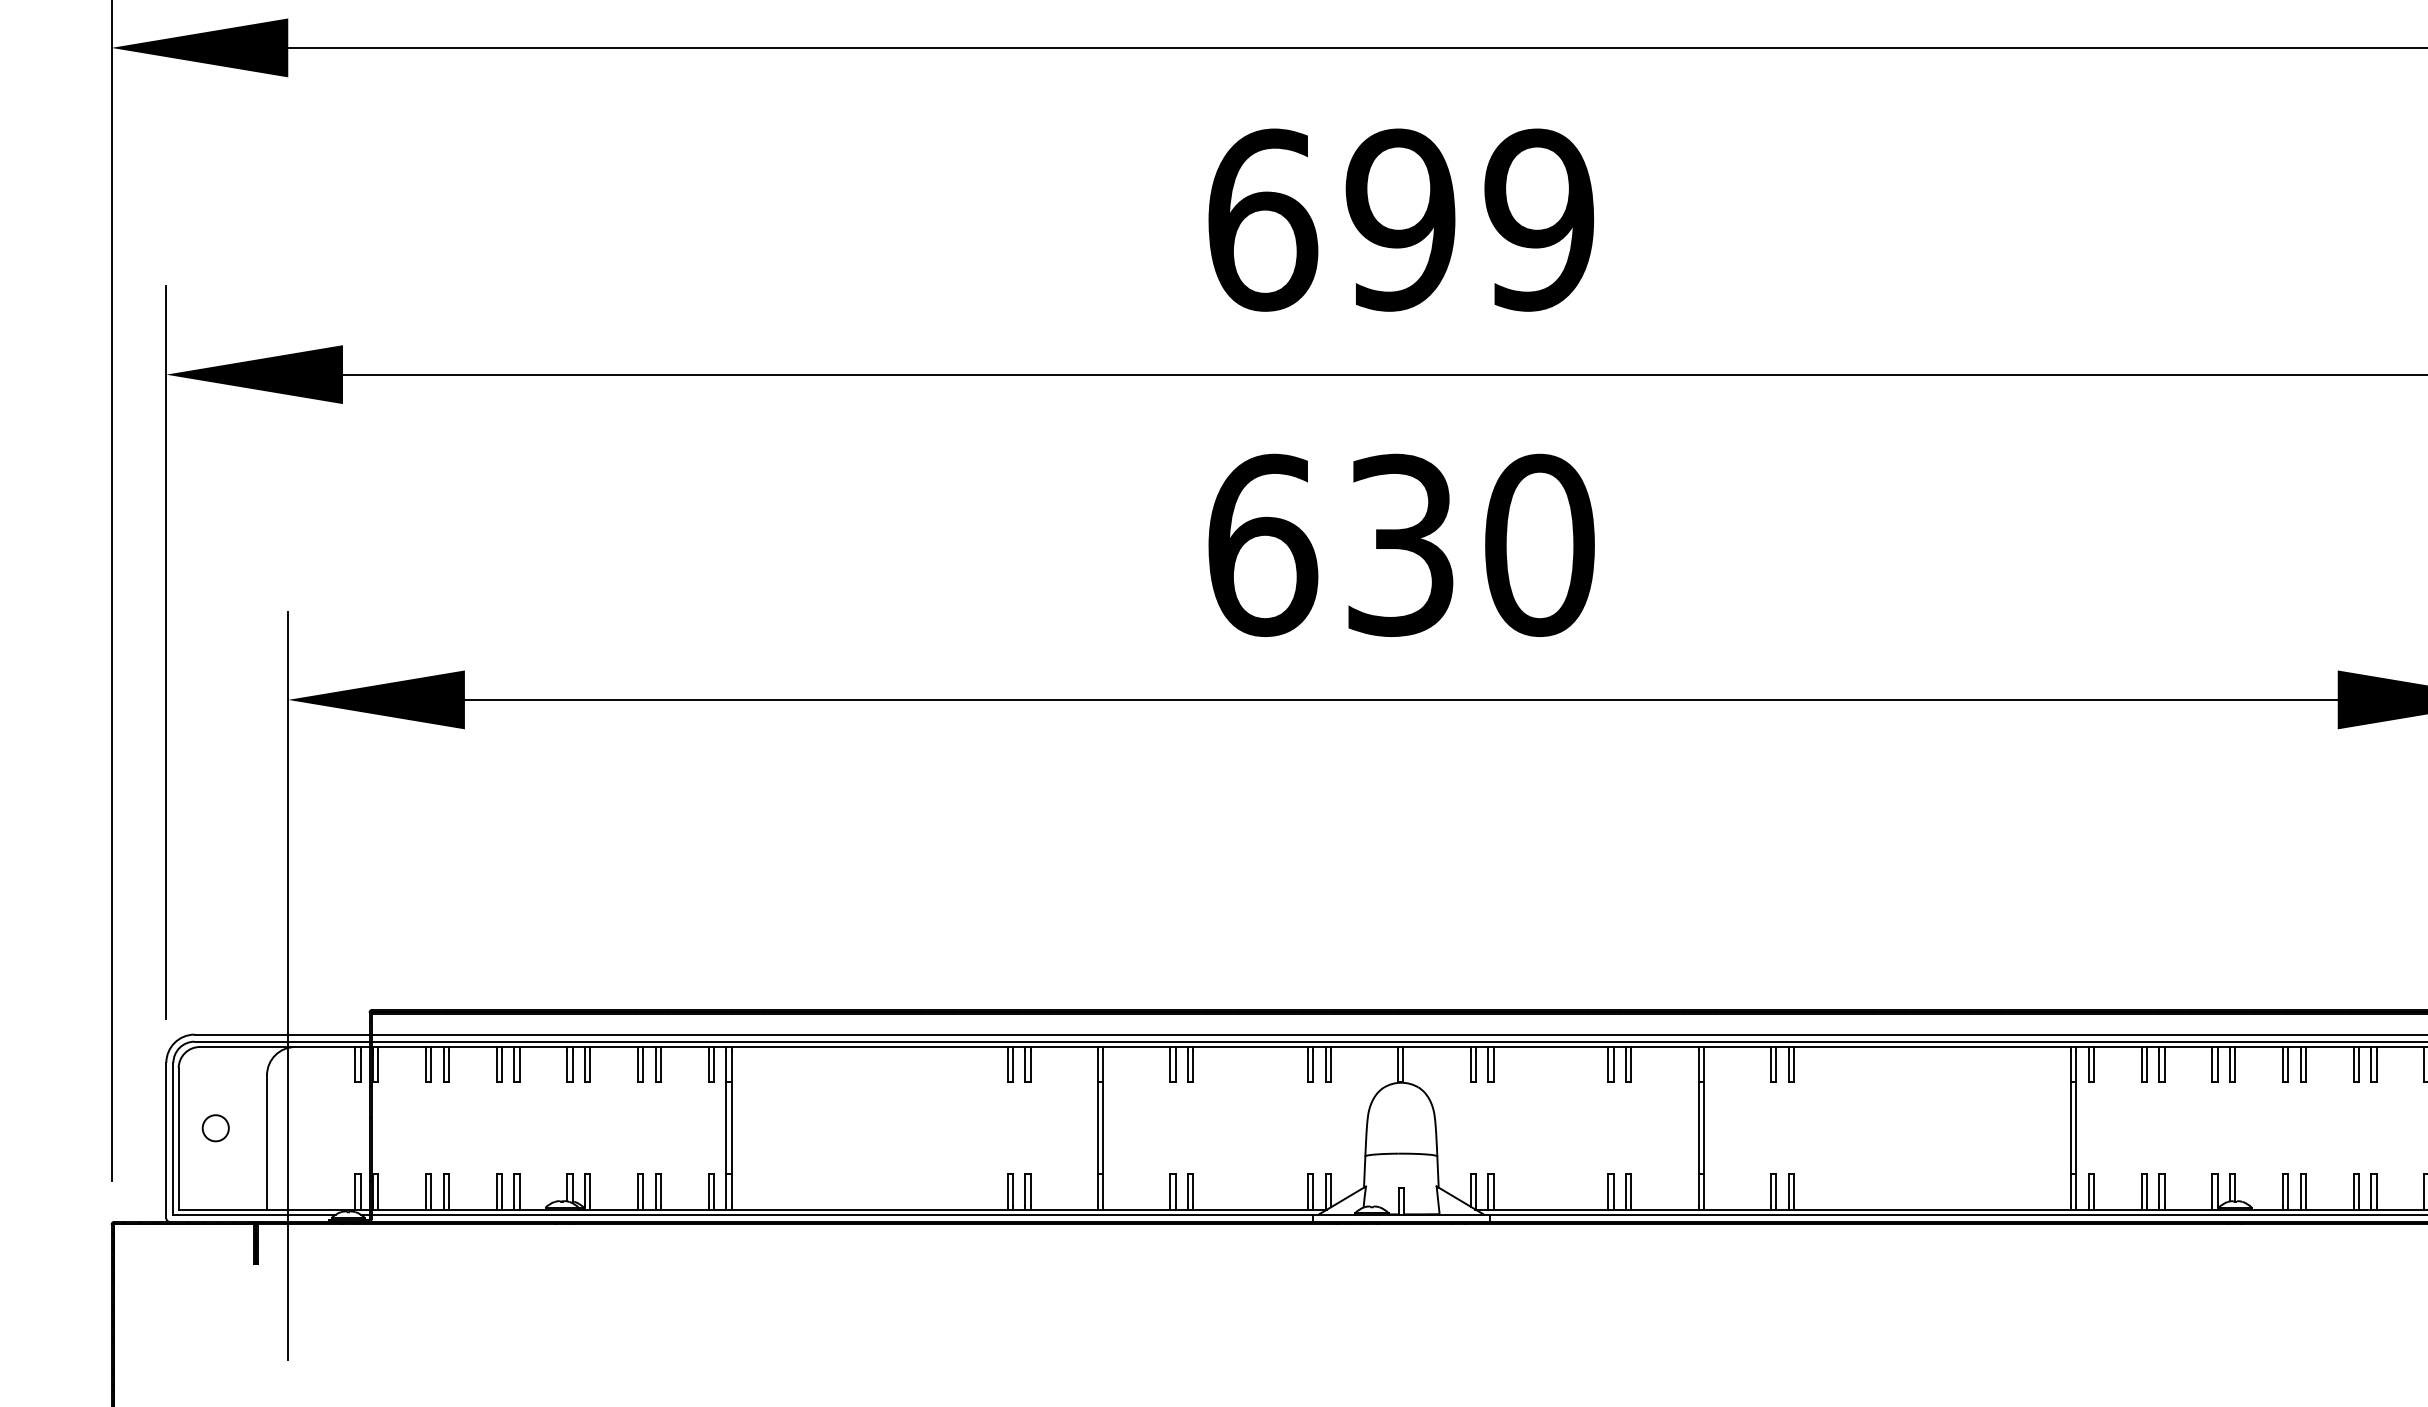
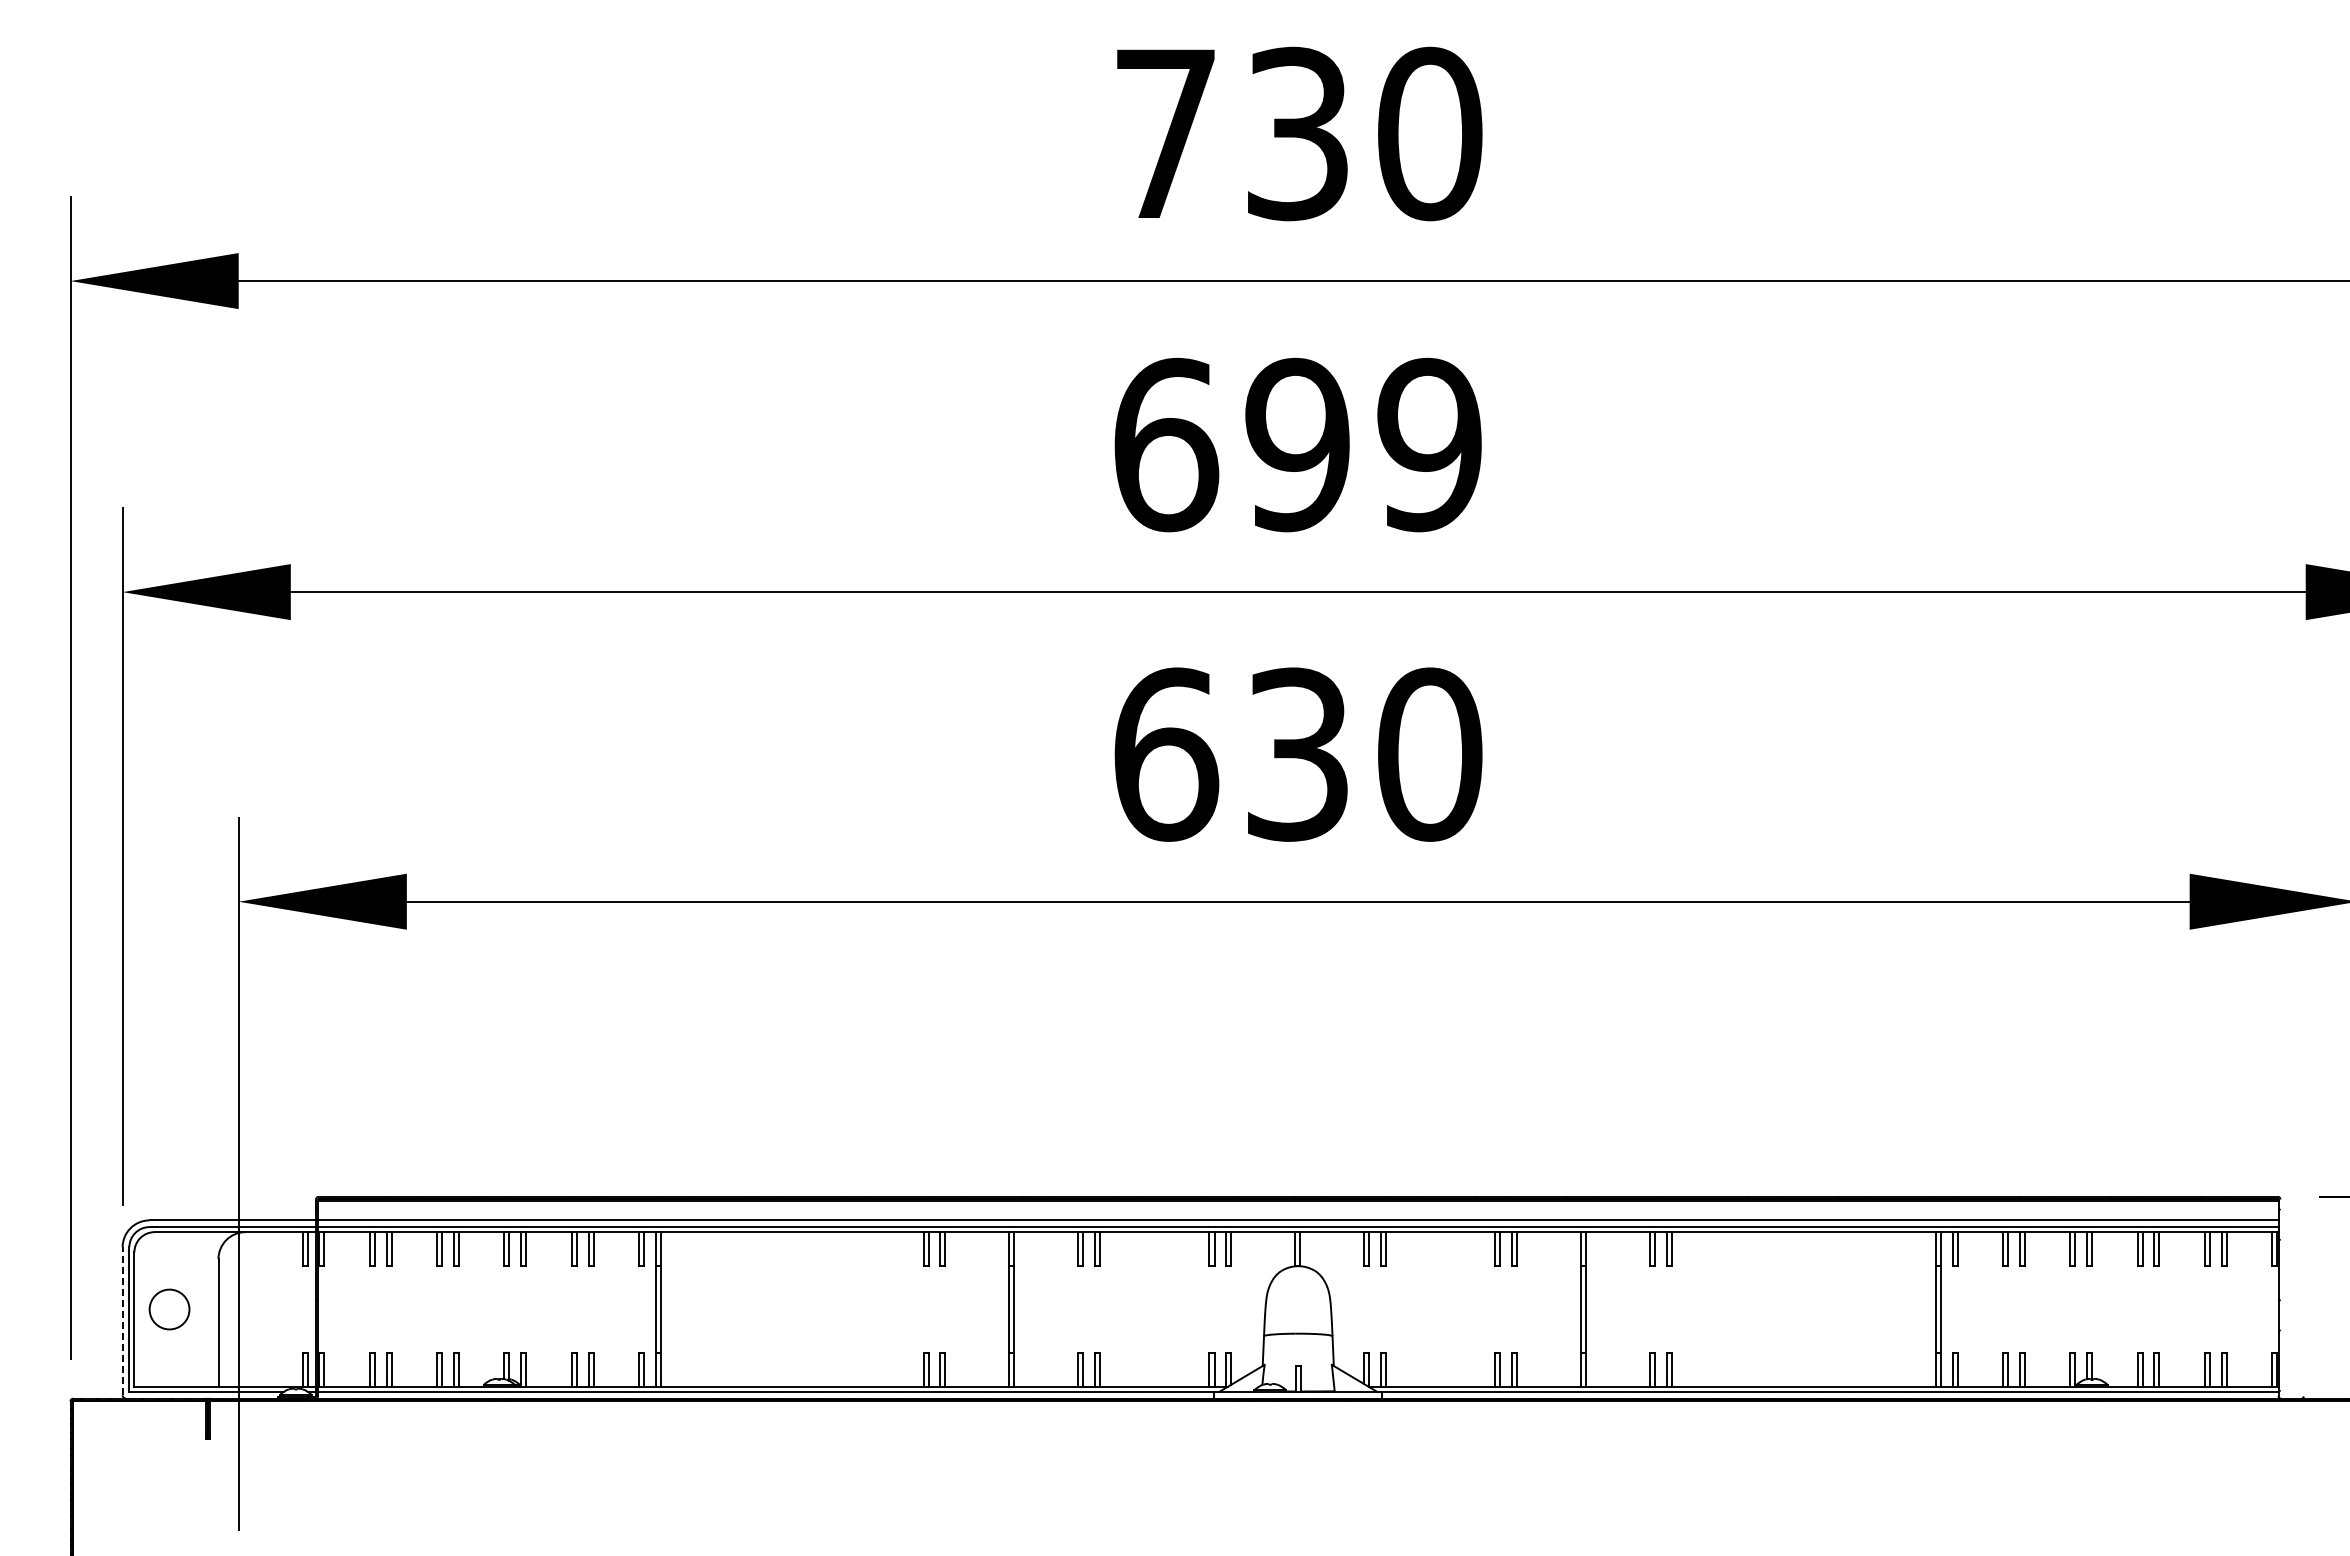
circle: (215, 1128) -> (169, 1309), size x1.6
line: (166, 1139) -> (122, 1320), solid -> dashed

